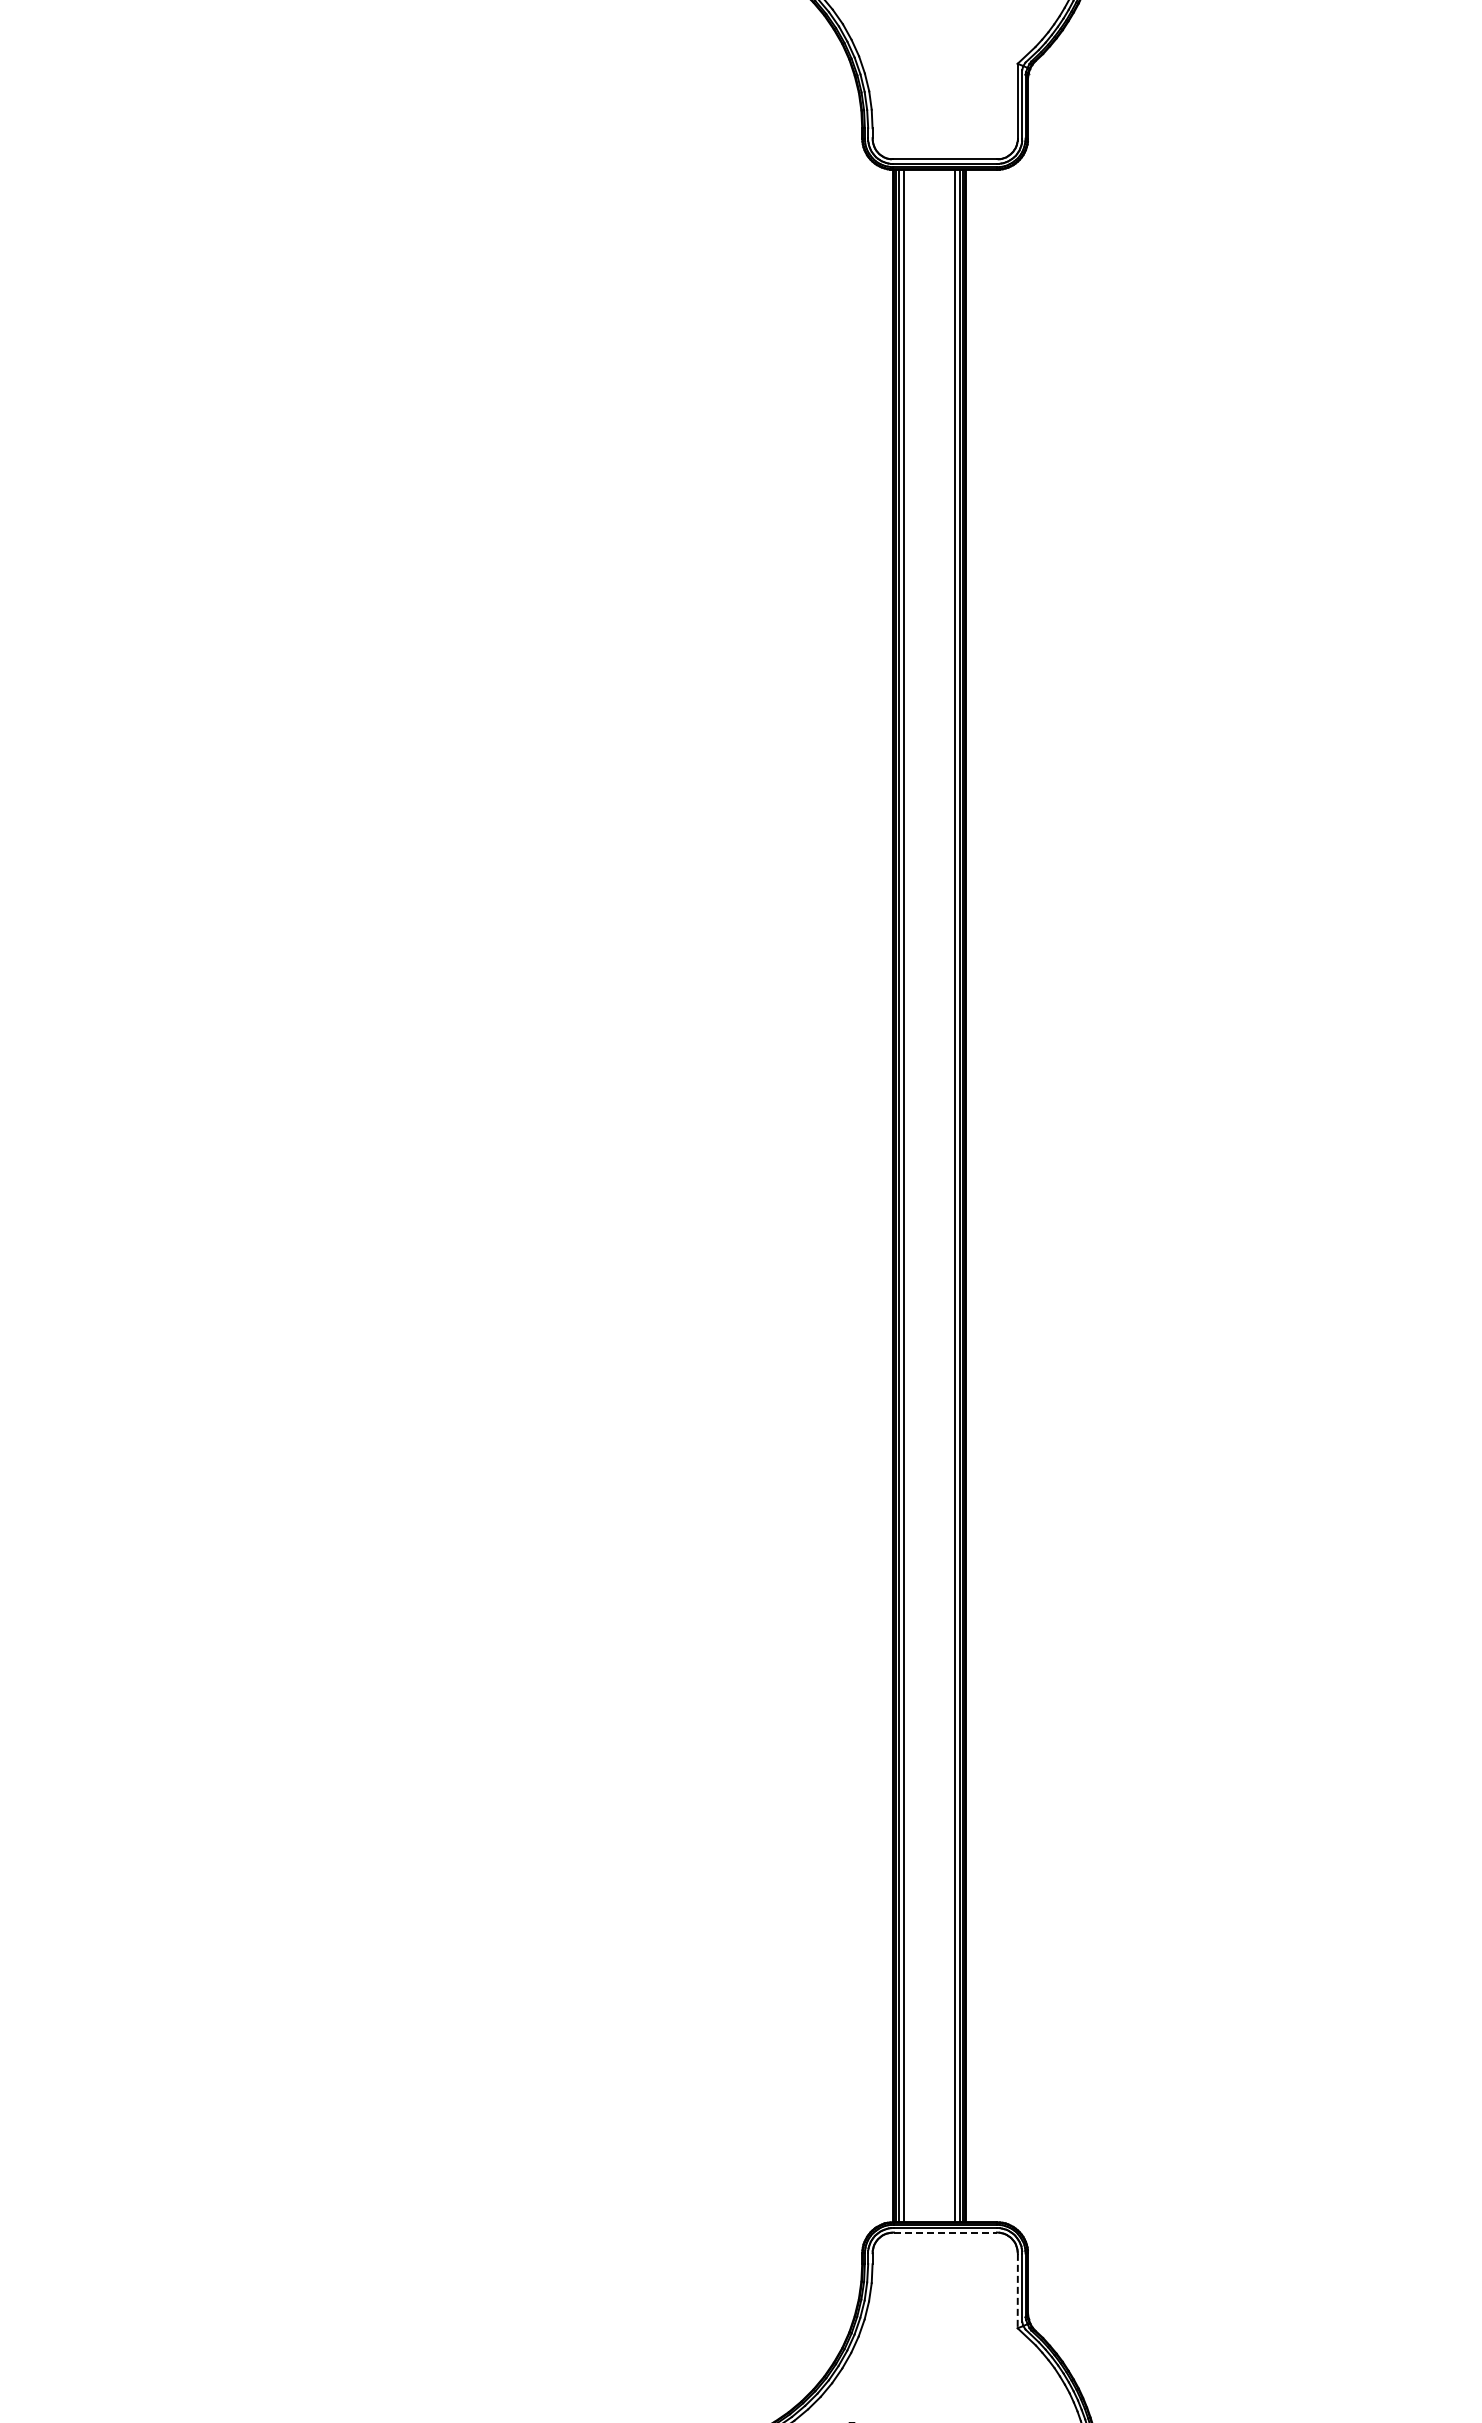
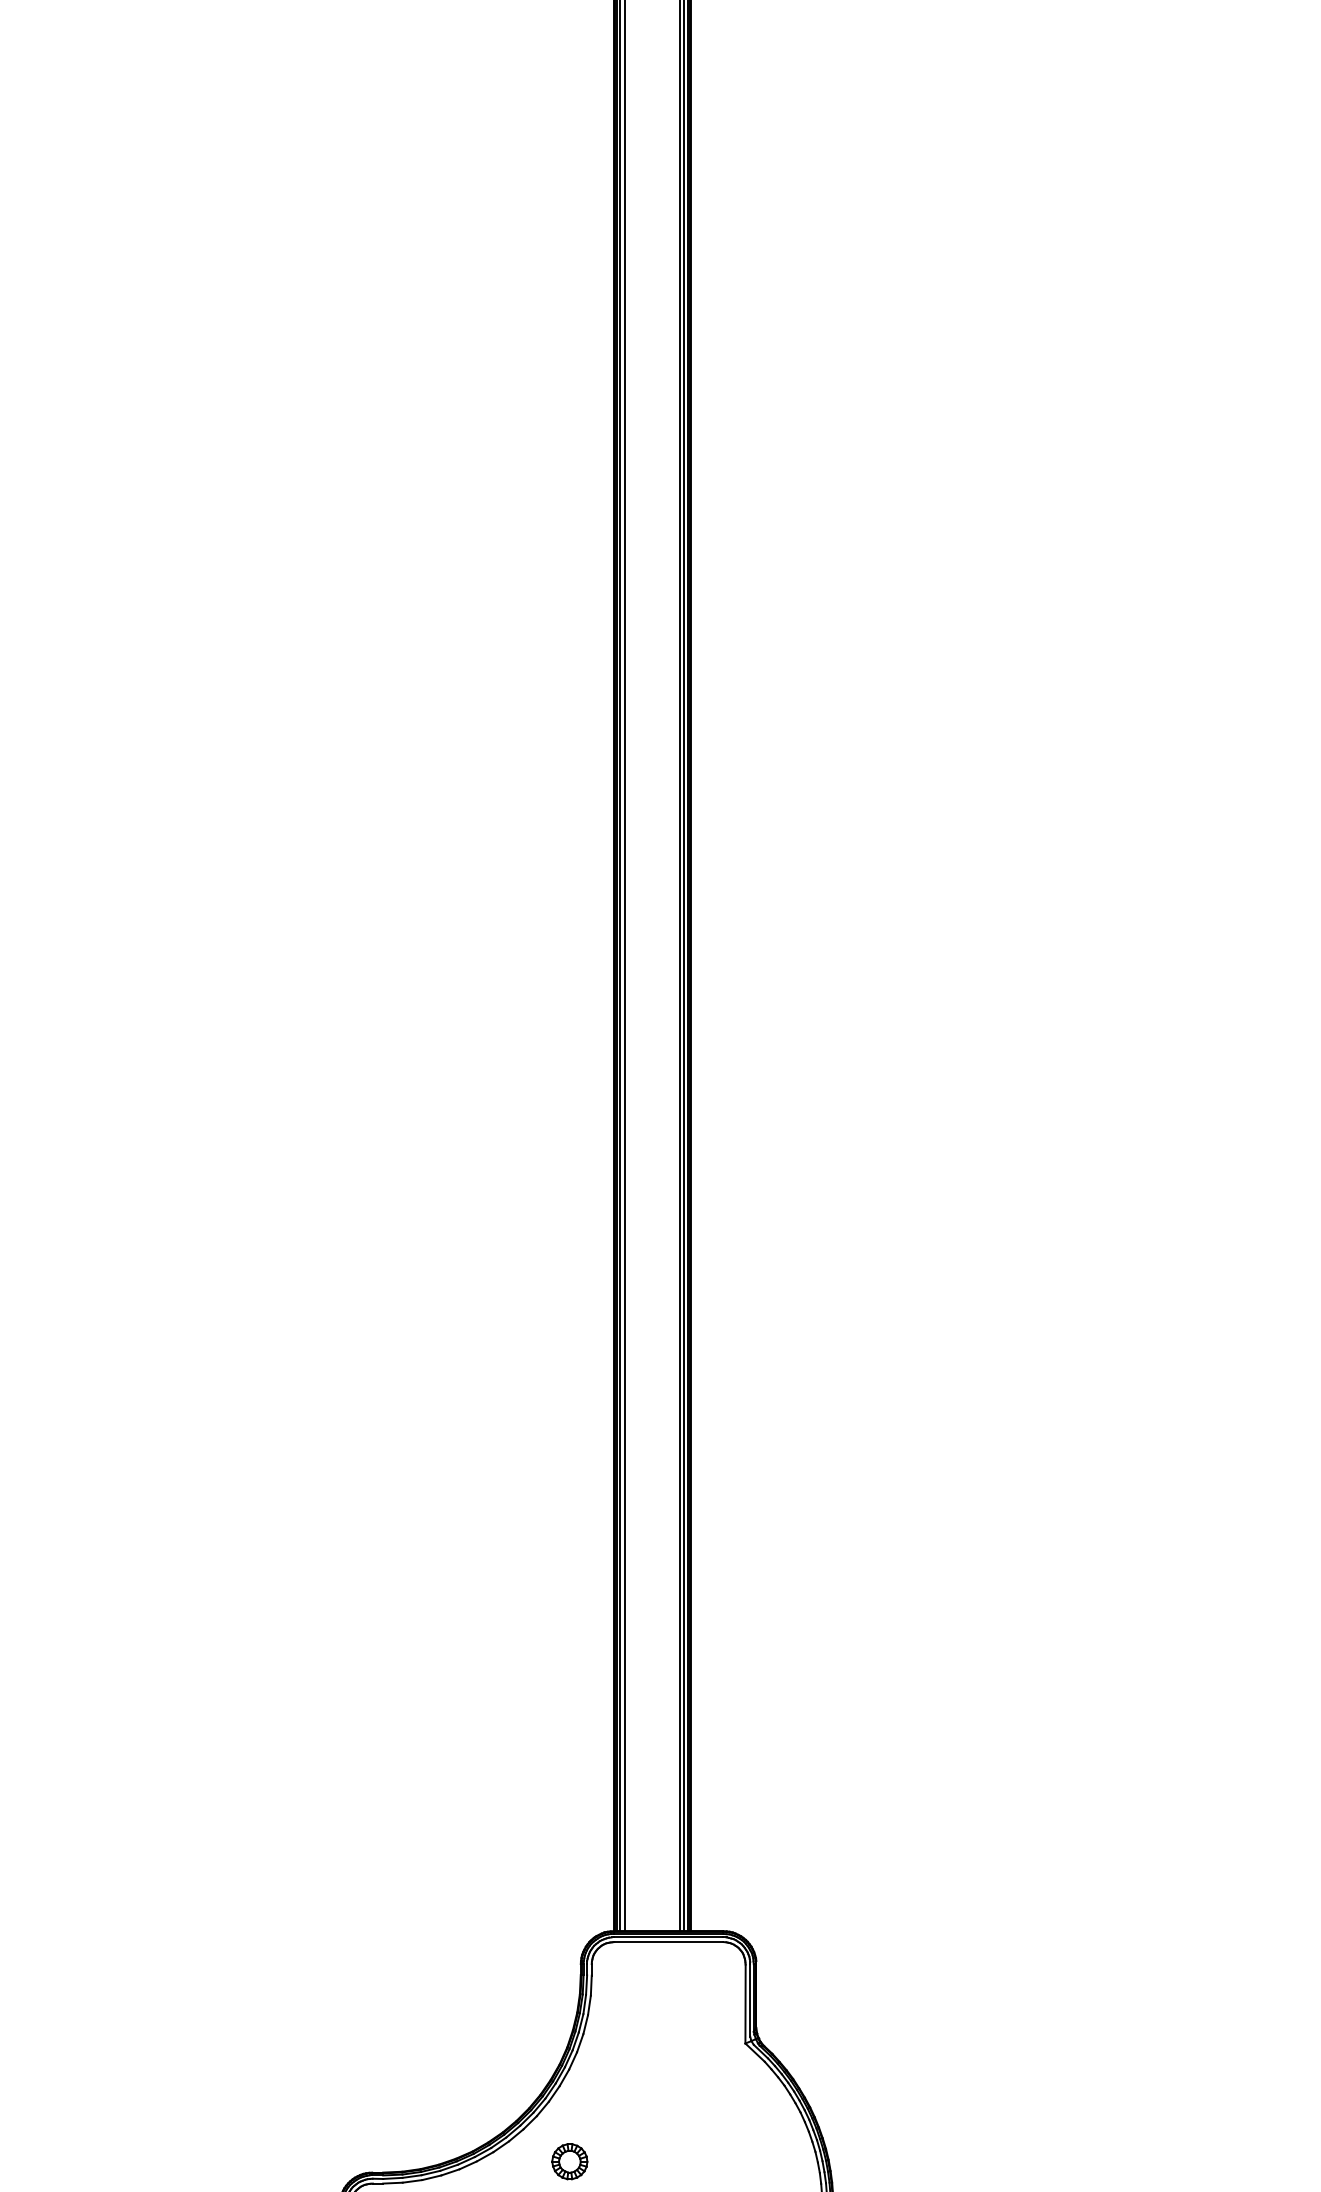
line: (945, 2232) -> (668, 1942), dashed -> solid
line: (1017, 2291) -> (745, 2004), dashed -> solid

